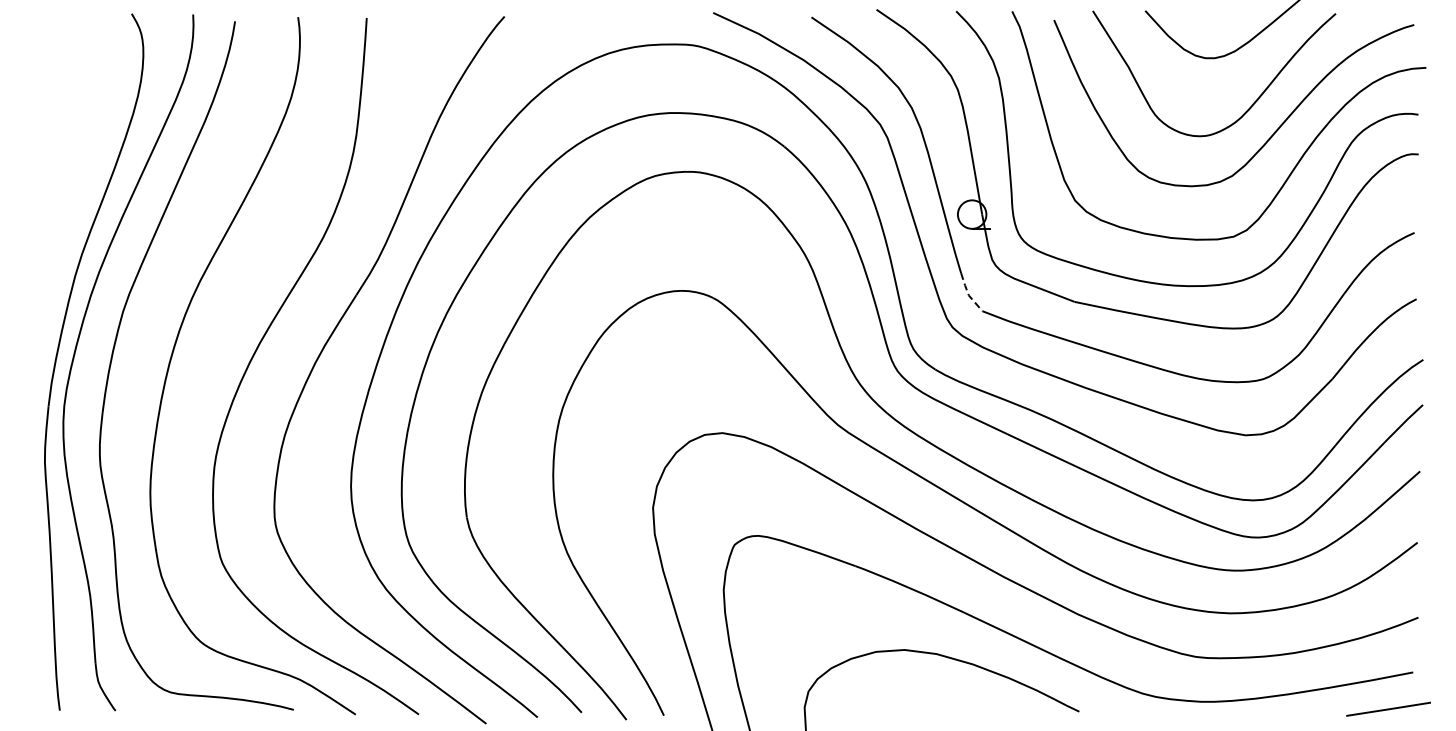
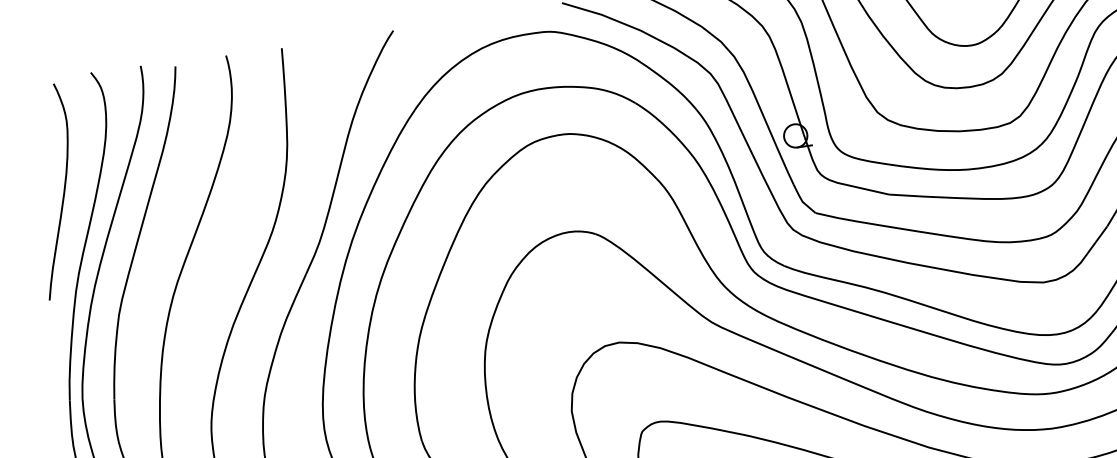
curve: (77, 153) -> (63, 192), added
line: (968, 294) -> (802, 201), dashed -> solid

